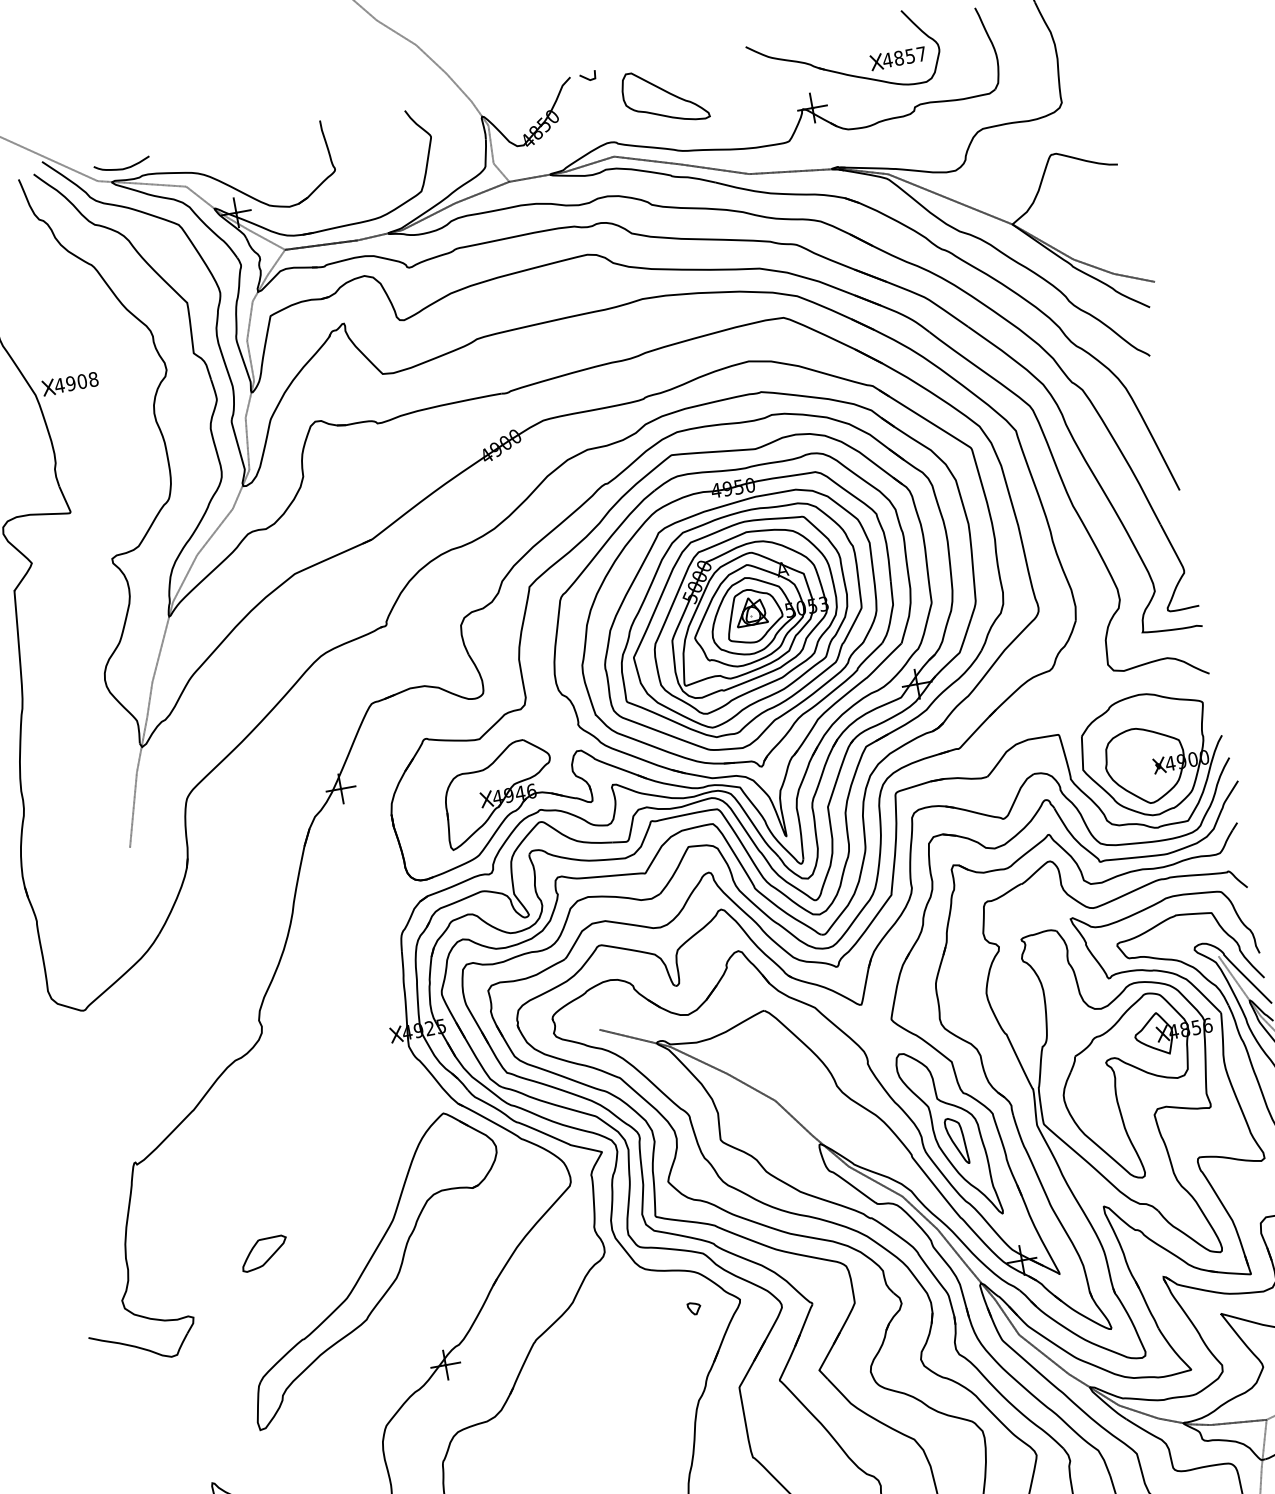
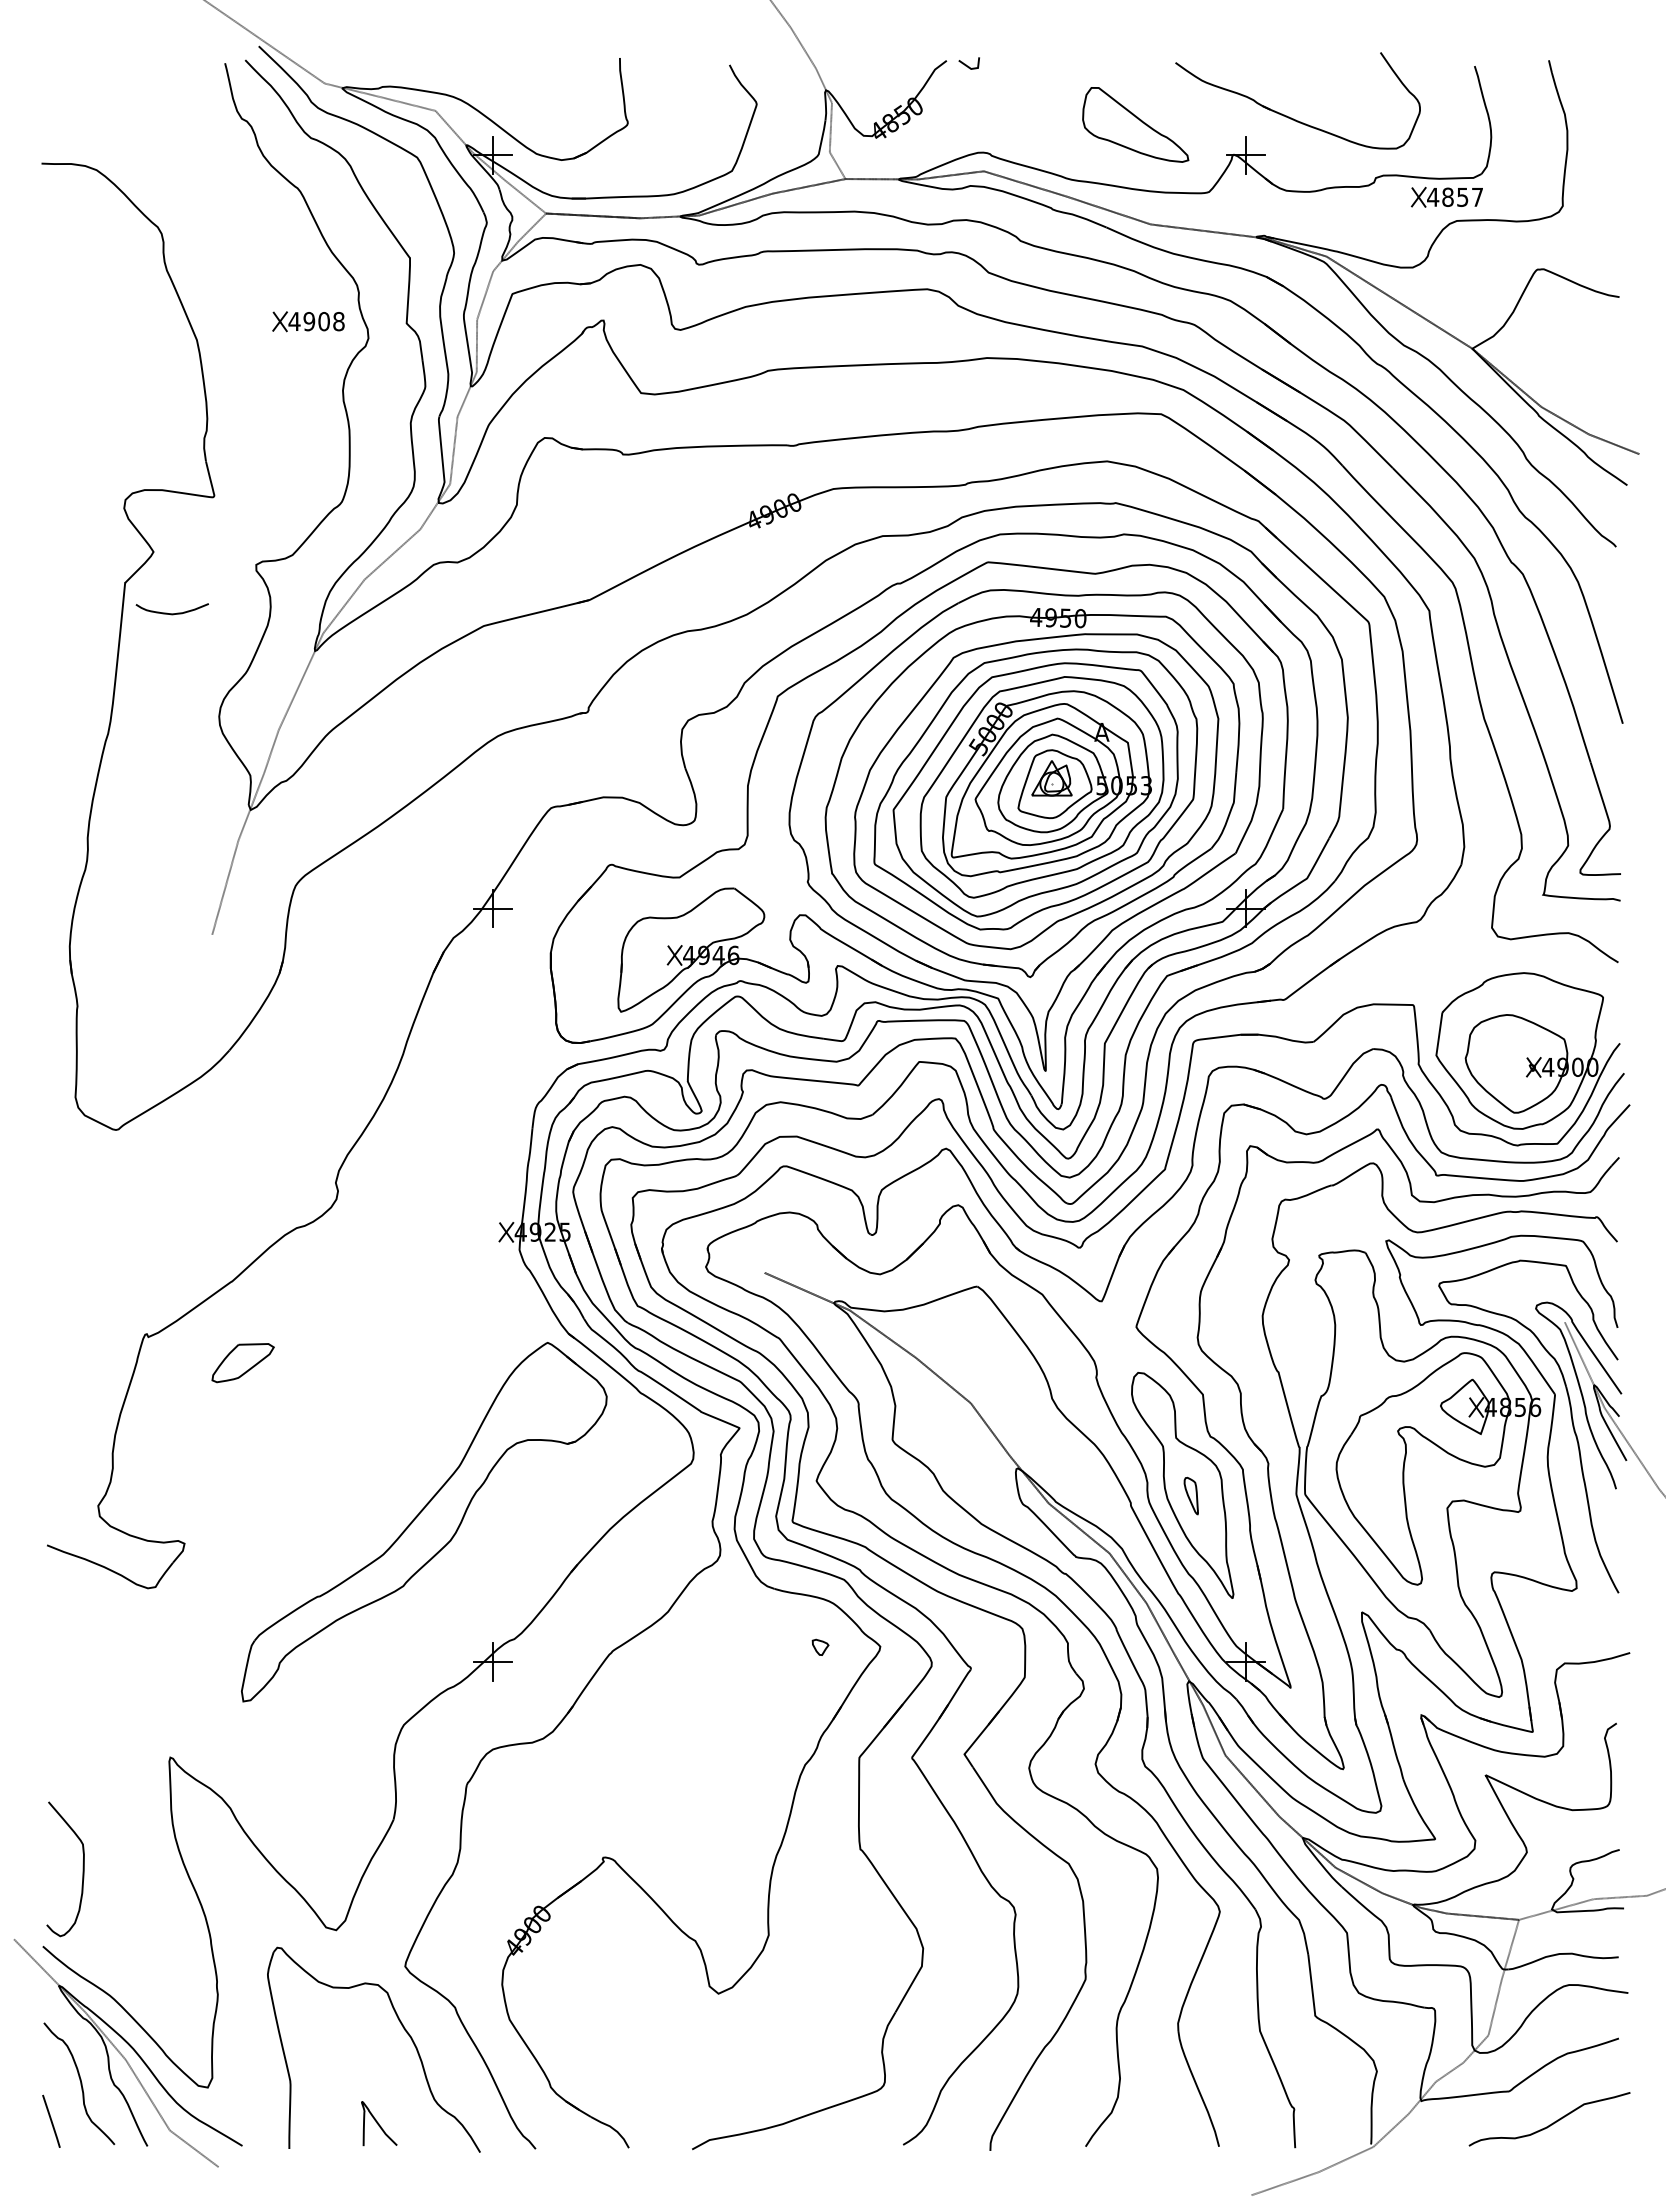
part: (897, 57) -> (1446, 196), moved
part: (664, 96) -> (1135, 124), moved
curve: (122, 168) -> (171, 613), moved
part: (70, 383) -> (308, 321), moved
part: (957, 1140) -> (1191, 1495), size x0.6
part: (264, 1254) -> (242, 1363), moved

